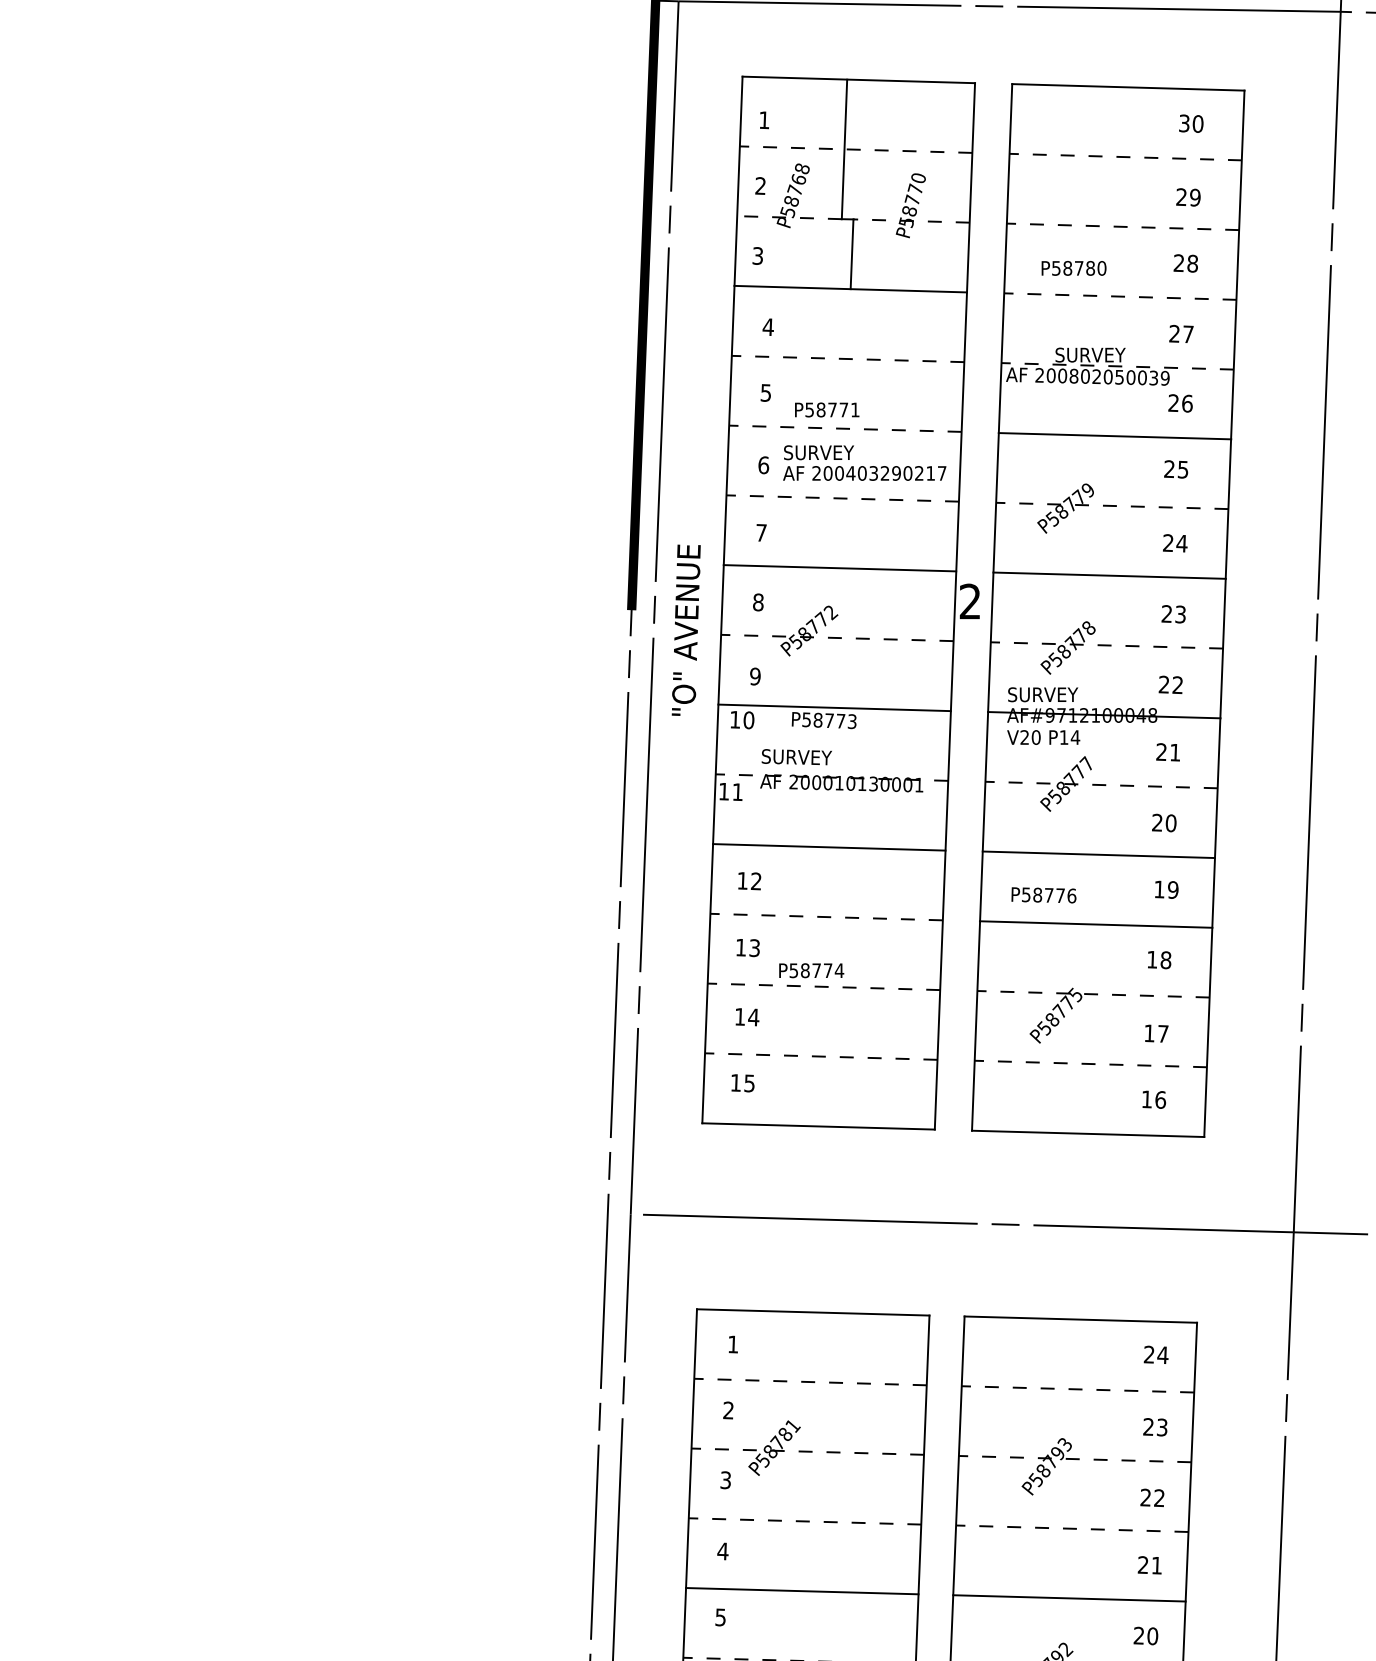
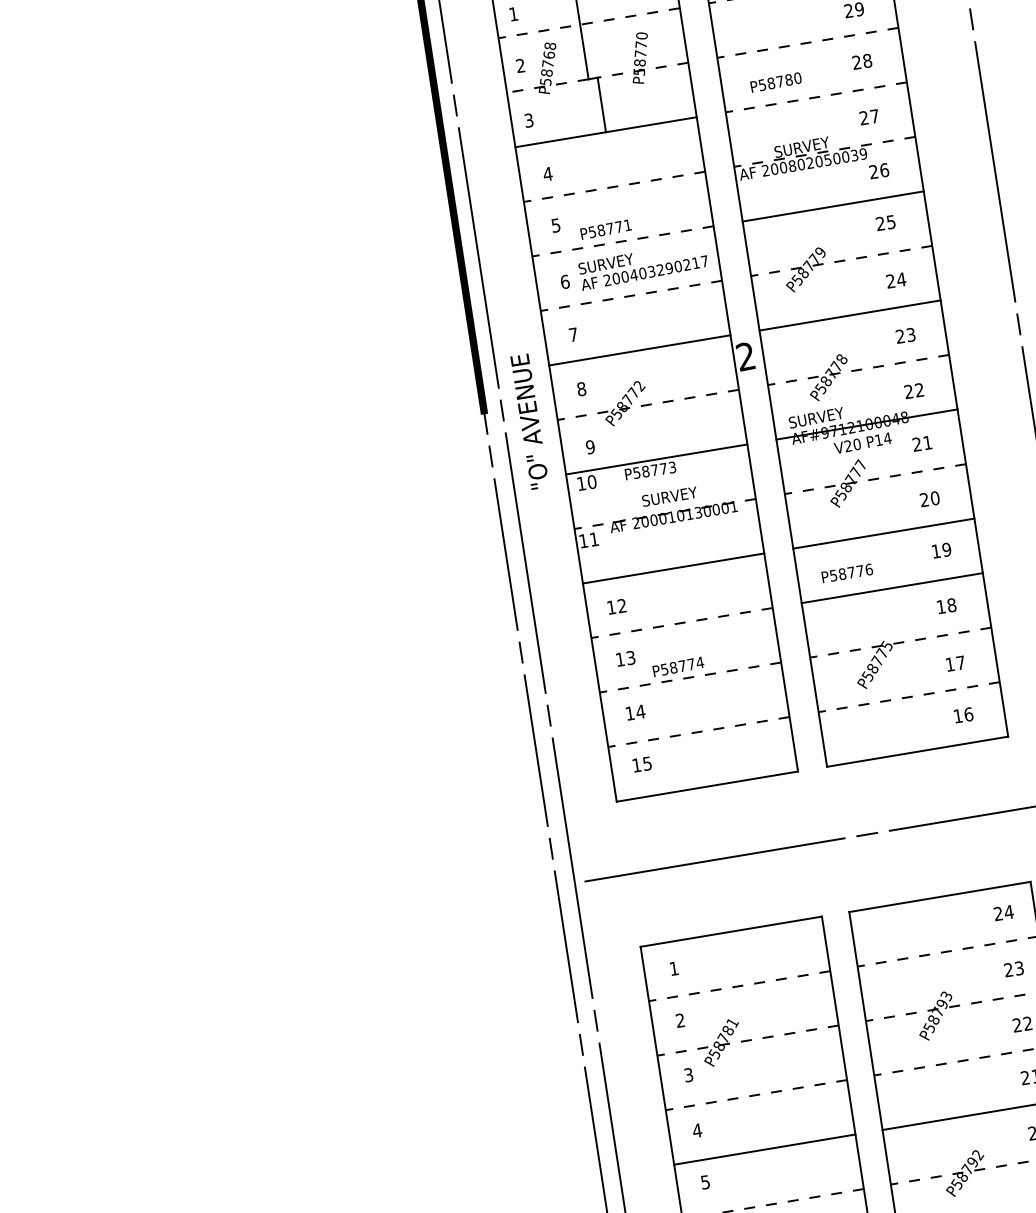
text: (1043, 737) -> (862, 443), moved
text: (796, 757) -> (669, 496), moved

